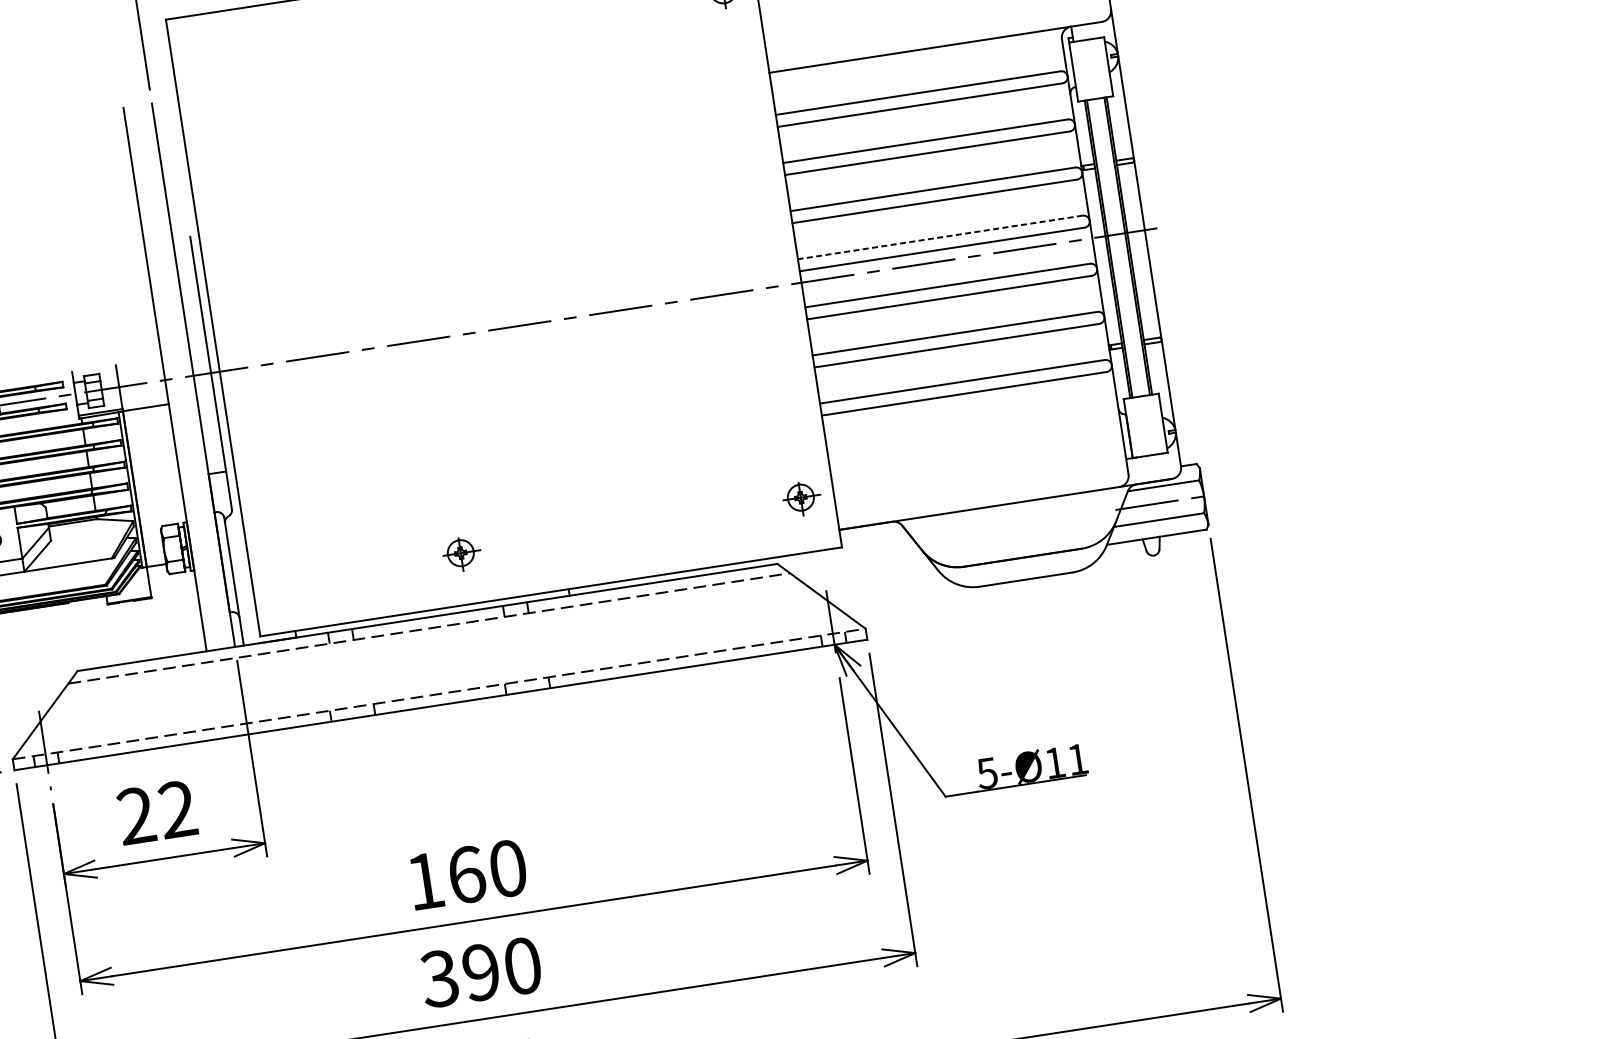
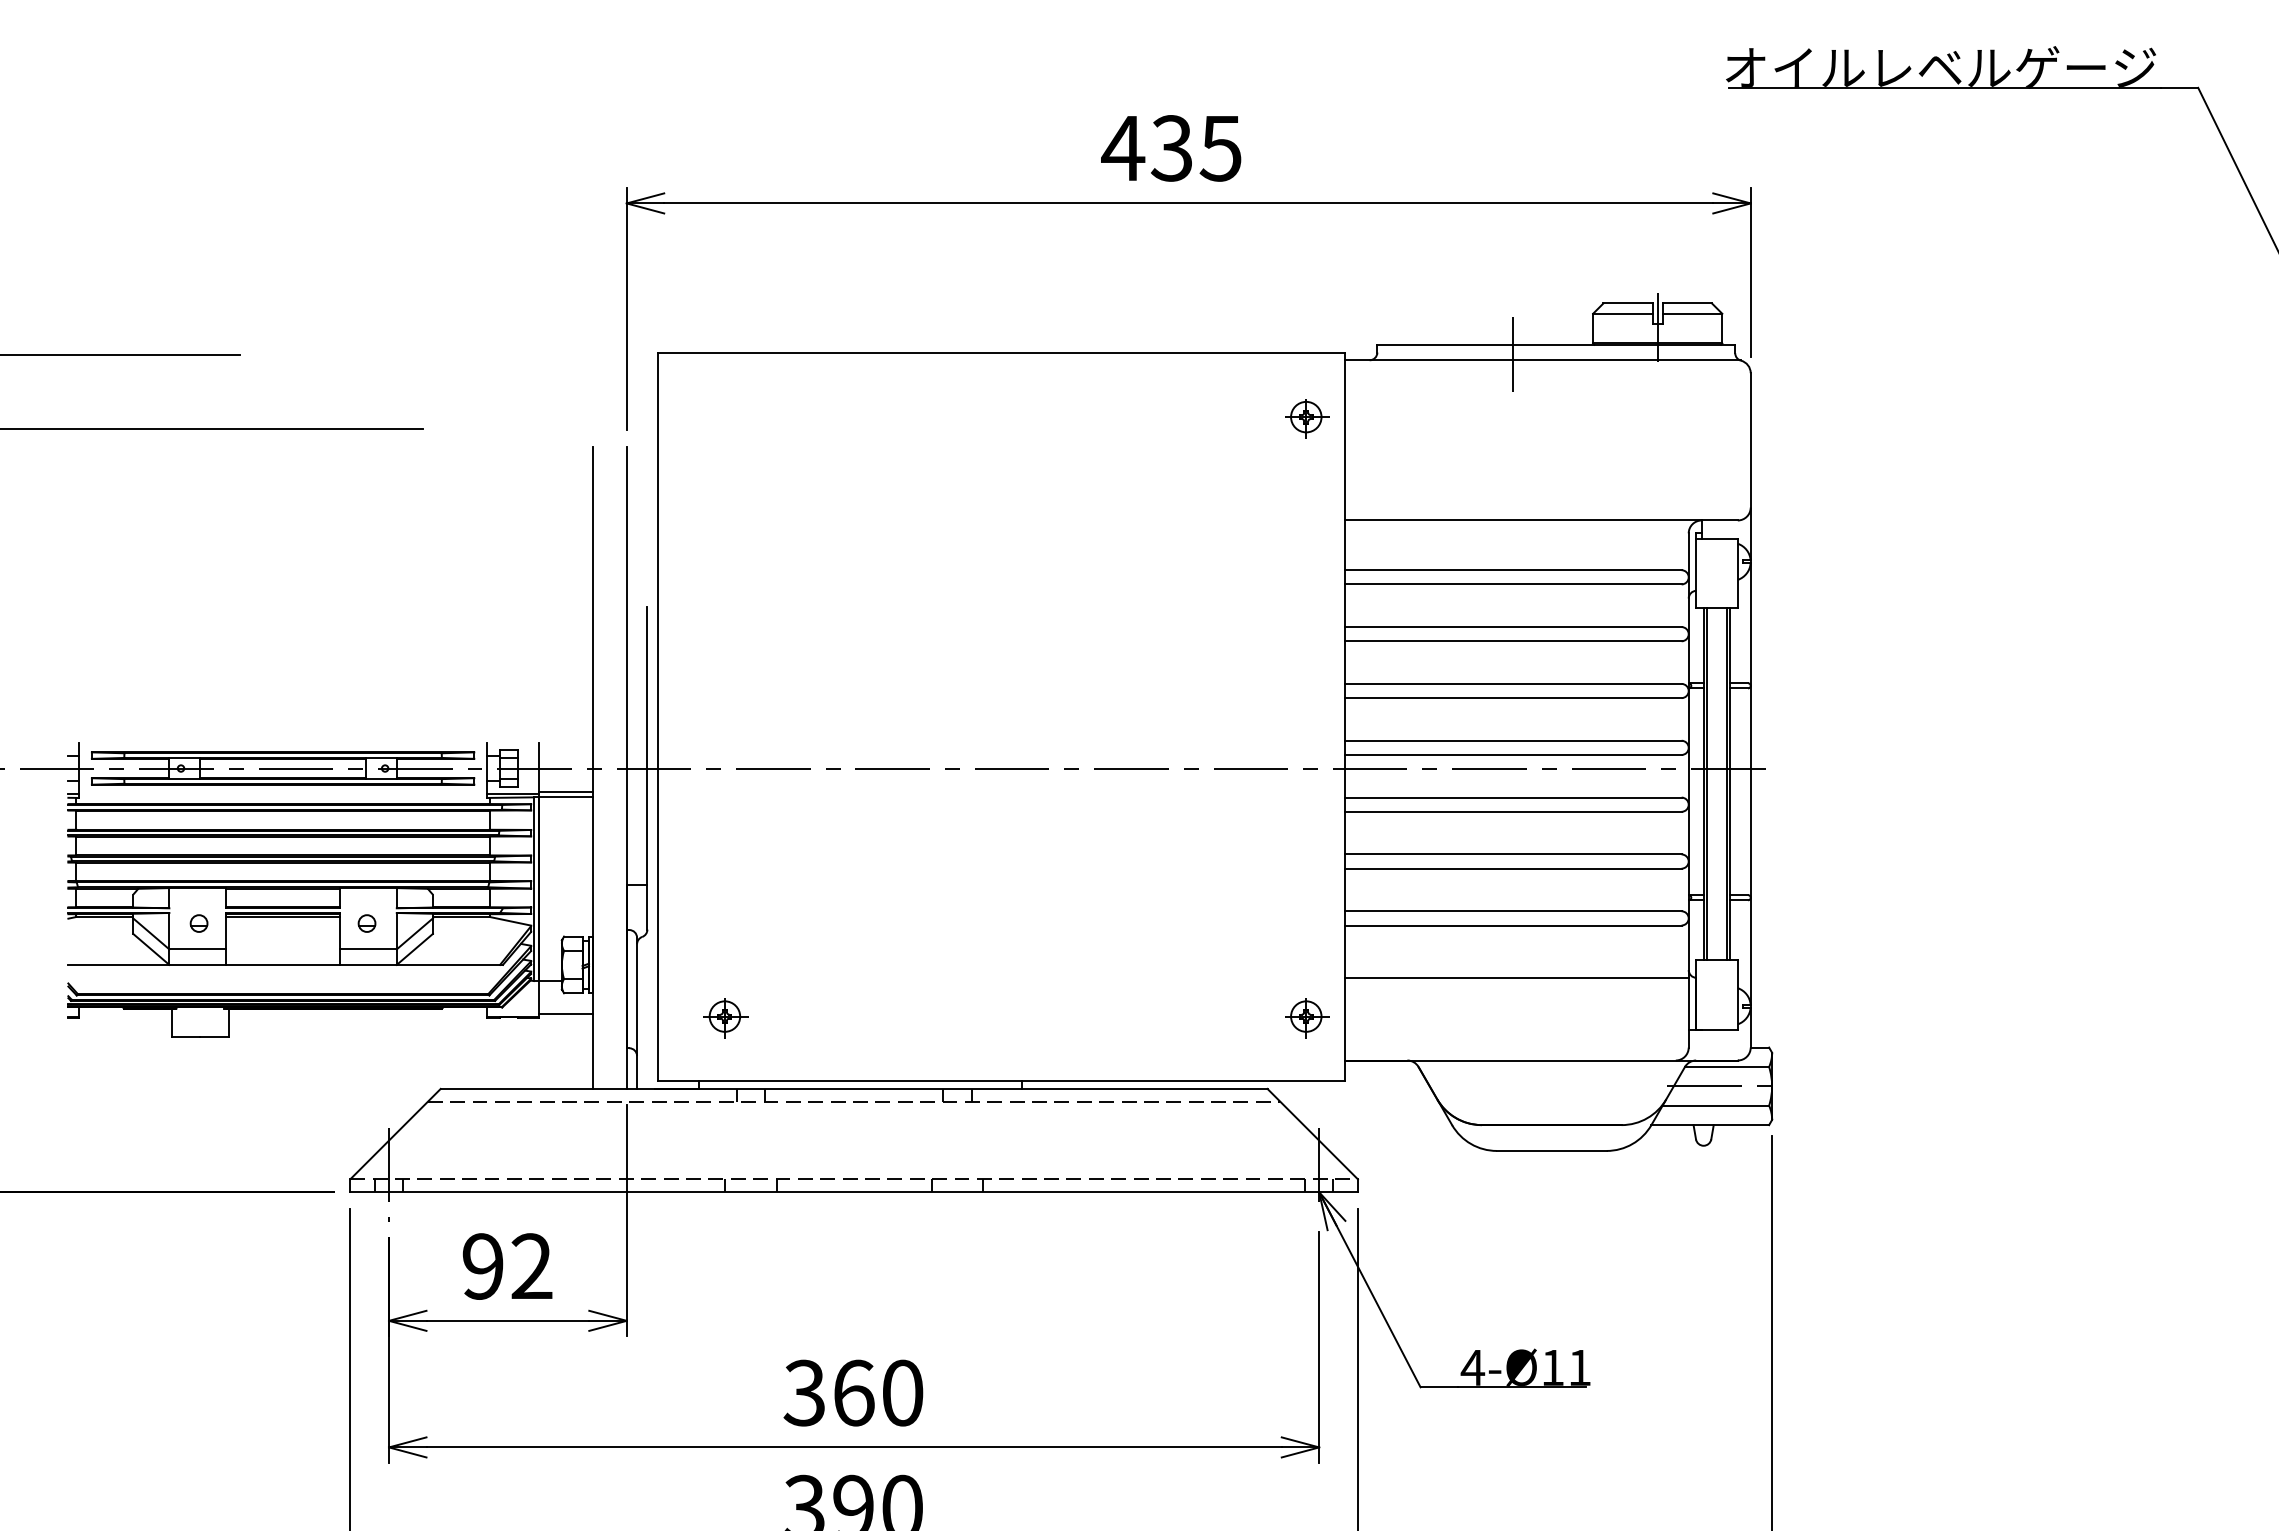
line: (939, 237) -> (1512, 740), dashed -> solid
line: (144, 403) -> (565, 791), added
line: (973, 437) -> (1516, 977), added
part: (461, 554) -> (725, 1018), moved
line: (173, 591) -> (565, 1014), added
text: (986, 773) -> (1472, 1367), 5-Ø11 -> 4-Ø11
text: (136, 815) -> (482, 1266), 22 -> 92
text: (424, 880) -> (803, 1392), 160 -> 360

